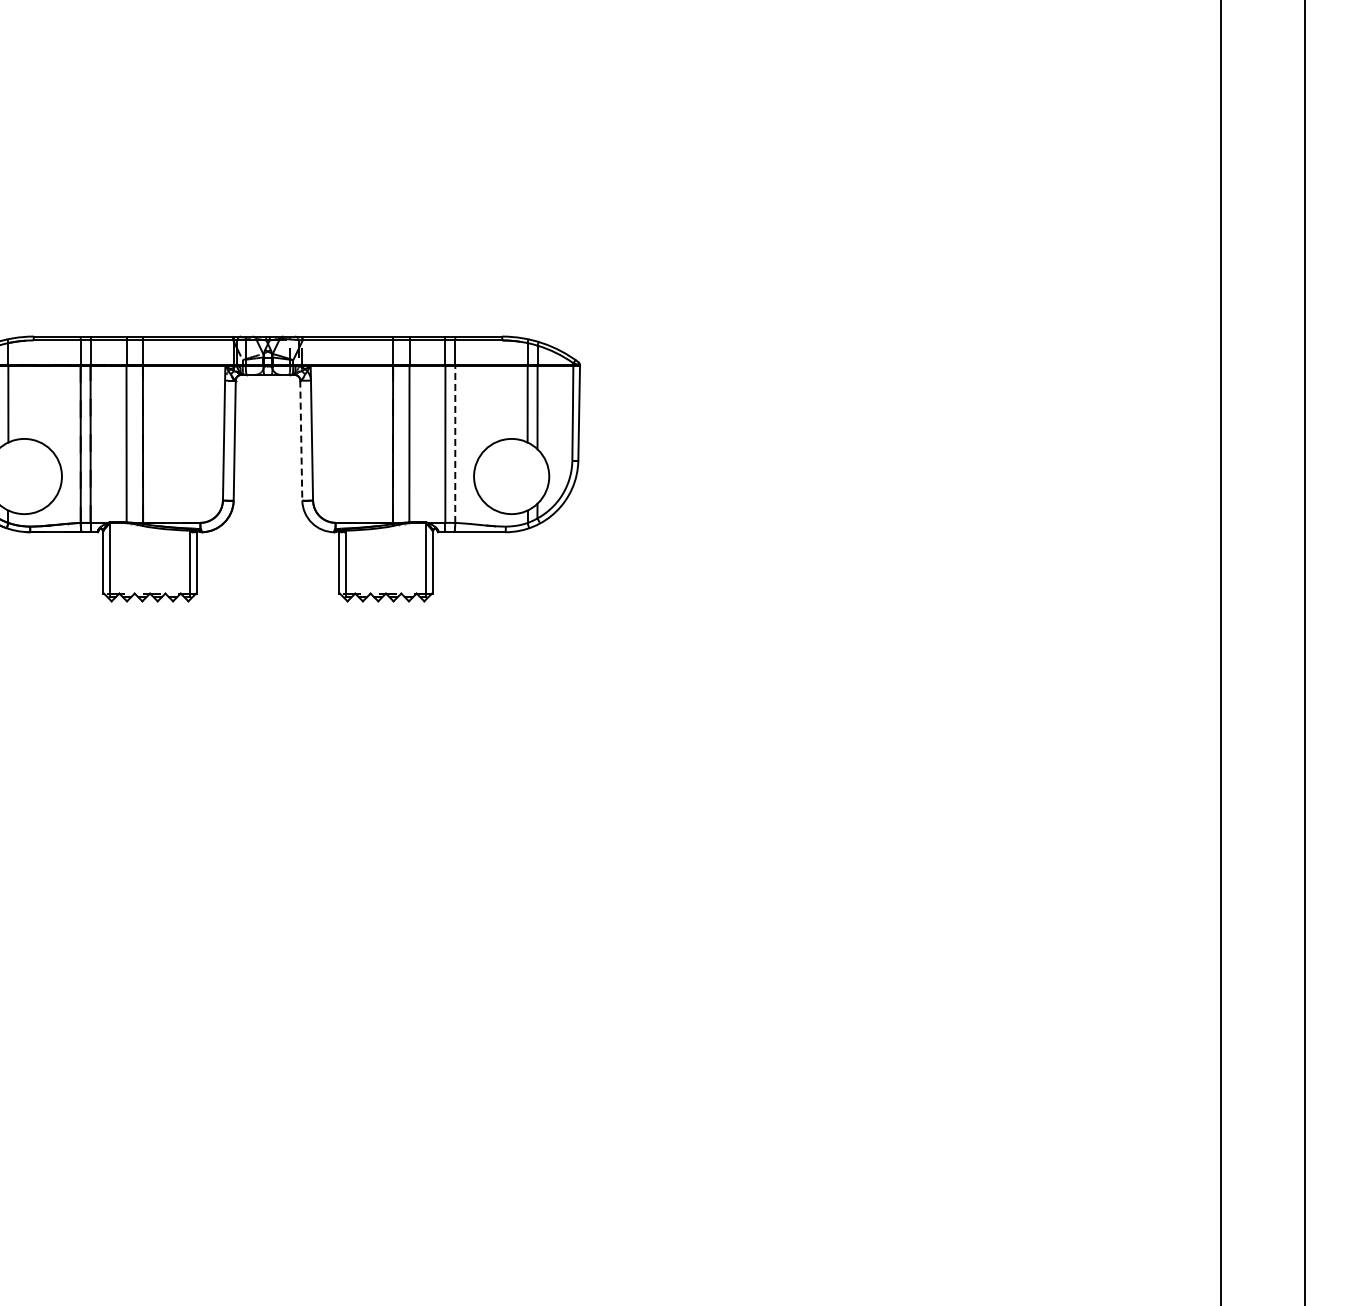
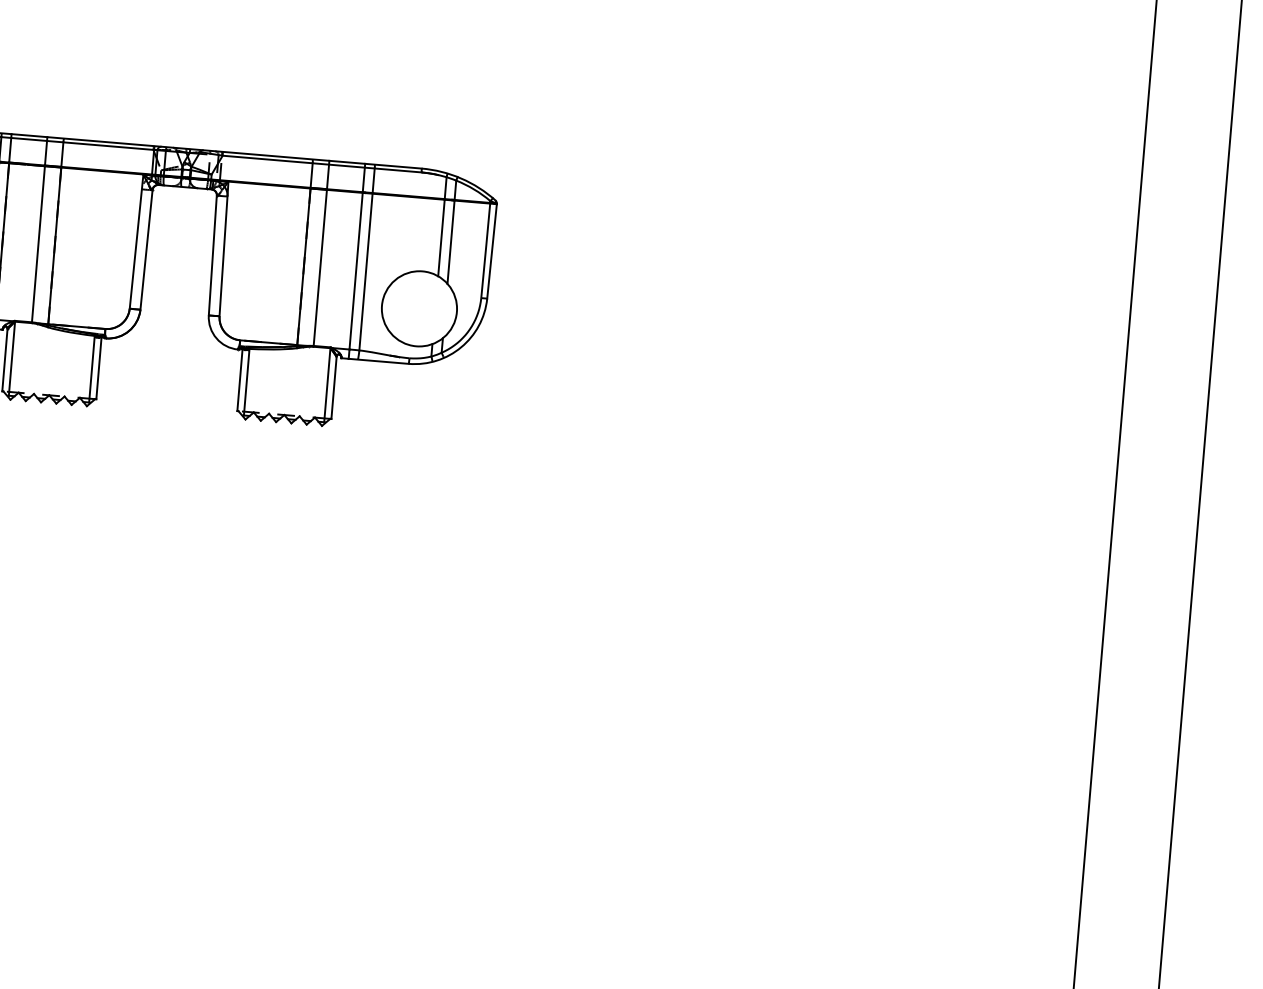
line: (301, 441) -> (212, 256), dashed -> solid
line: (455, 444) -> (366, 272), dashed -> solid

